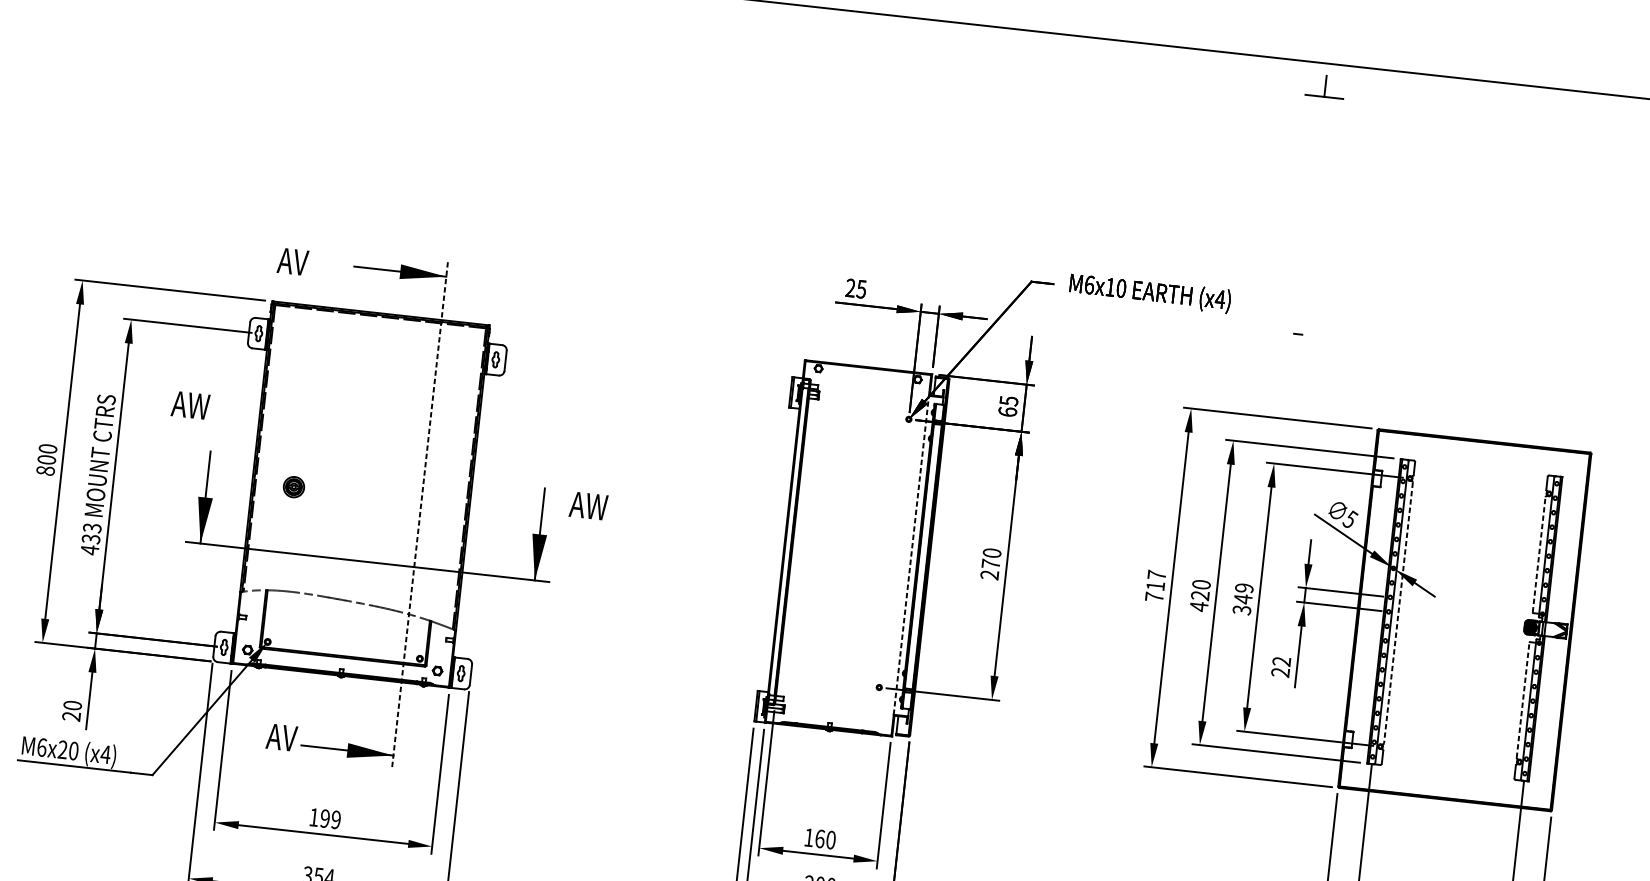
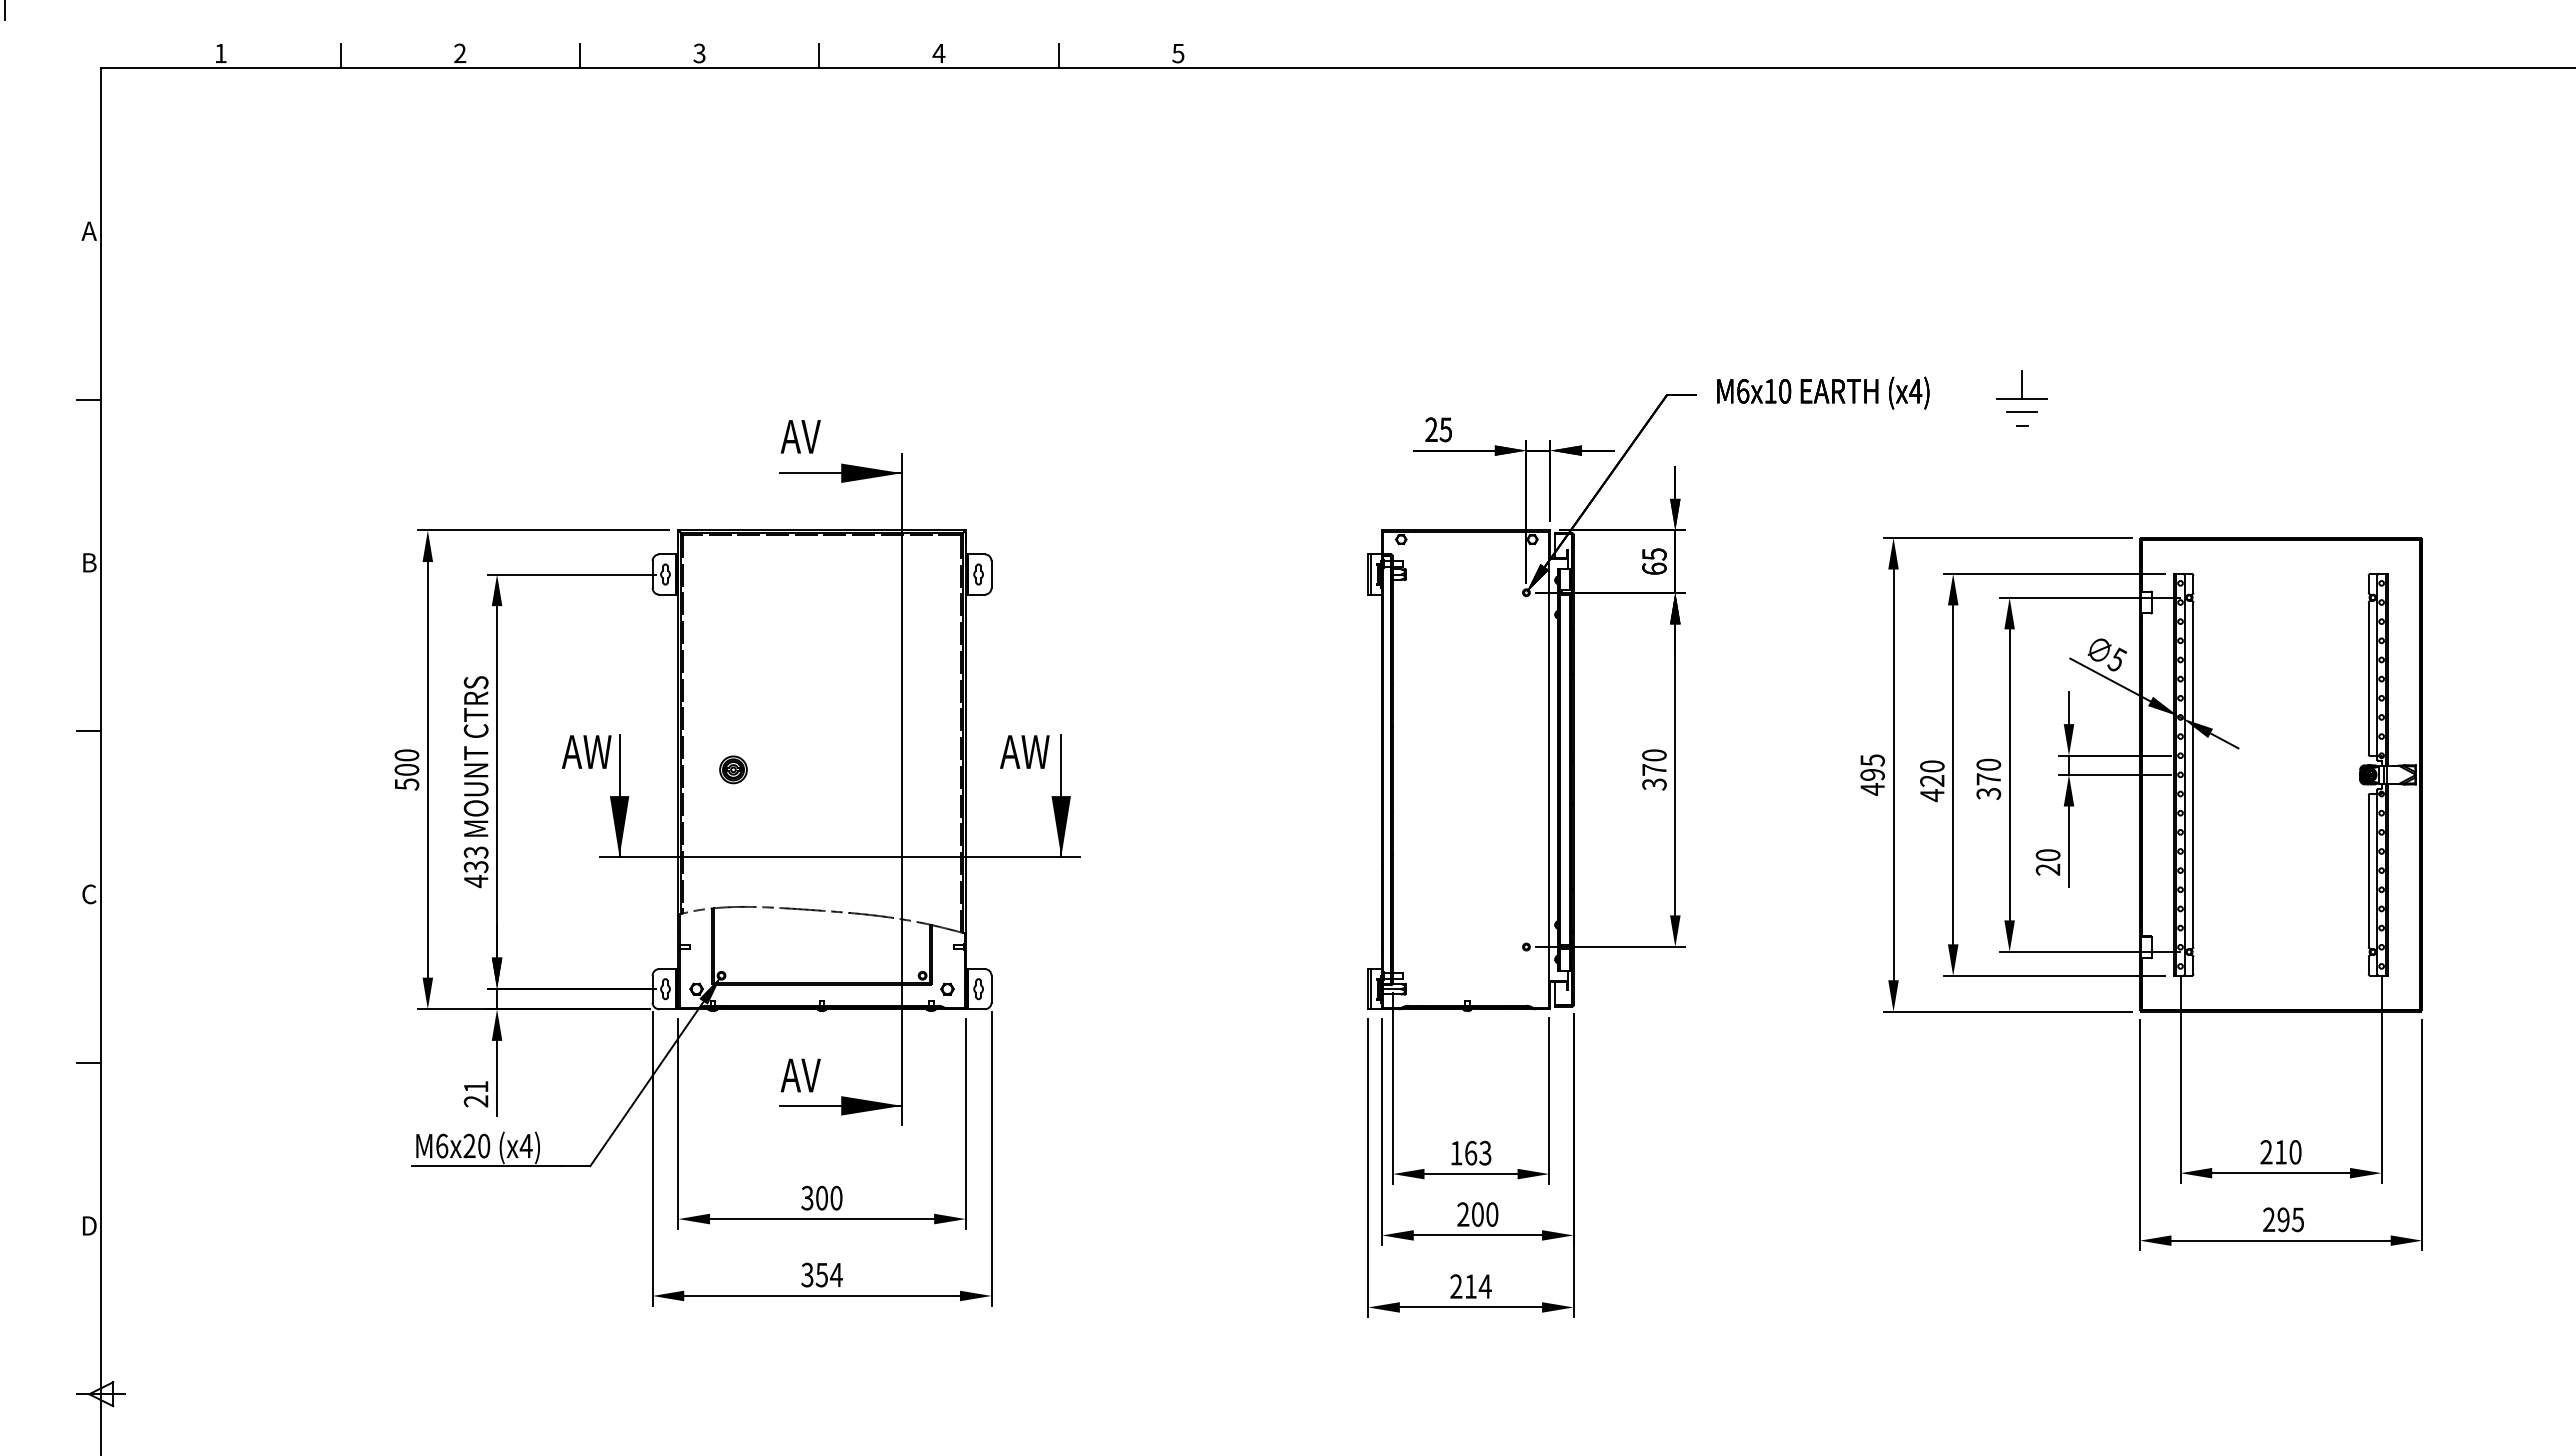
part: (1324, 85) -> (2021, 384), moved
text: (292, 261) -> (800, 436), moved
line: (1299, 324) -> (2022, 412), added
text: (190, 404) -> (586, 751), moved
text: (45, 470) -> (406, 784), 800 -> 500
text: (588, 505) -> (1024, 751), moved
line: (420, 516) -> (902, 790), dashed -> solid
line: (1538, 554) -> (2368, 678), dashed -> solid
line: (911, 555) -> (1549, 769), dashed -> solid
text: (989, 575) -> (1654, 784), 270 -> 370
text: (1155, 586) -> (1872, 775), 717 -> 495
text: (1243, 593) -> (1988, 771), 349 -> 370
line: (1398, 613) -> (2193, 775), dashed -> solid
text: (1281, 661) -> (2047, 855), 22 -> 20
line: (1522, 699) -> (2368, 870), dashed -> solid
text: (72, 705) -> (475, 1086), 20 -> 21
text: (281, 737) -> (800, 1075), moved
text: (324, 818) -> (821, 1197), 199 -> 300
text: (831, 840) -> (1485, 1153), 160 -> 163

